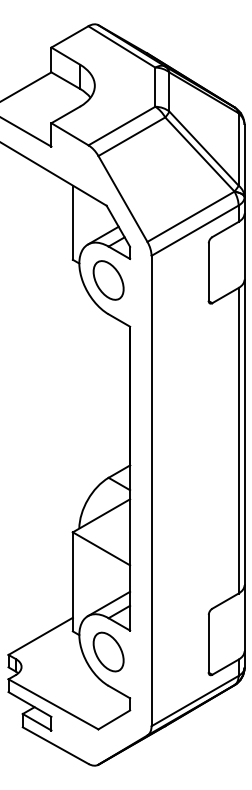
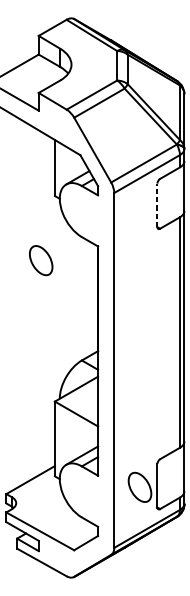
line: (208, 272) -> (157, 205), solid -> dashed
part: (108, 280) -> (41, 260), moved
part: (108, 651) -> (139, 486), moved

